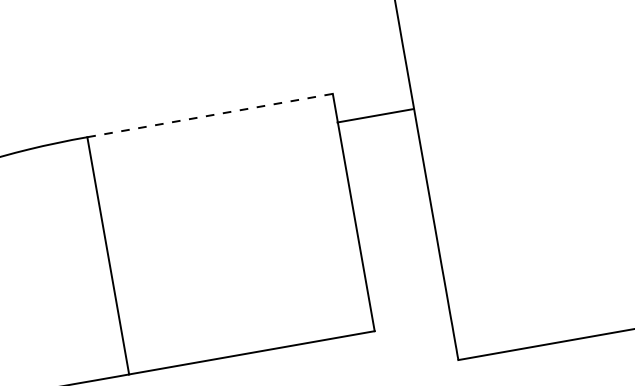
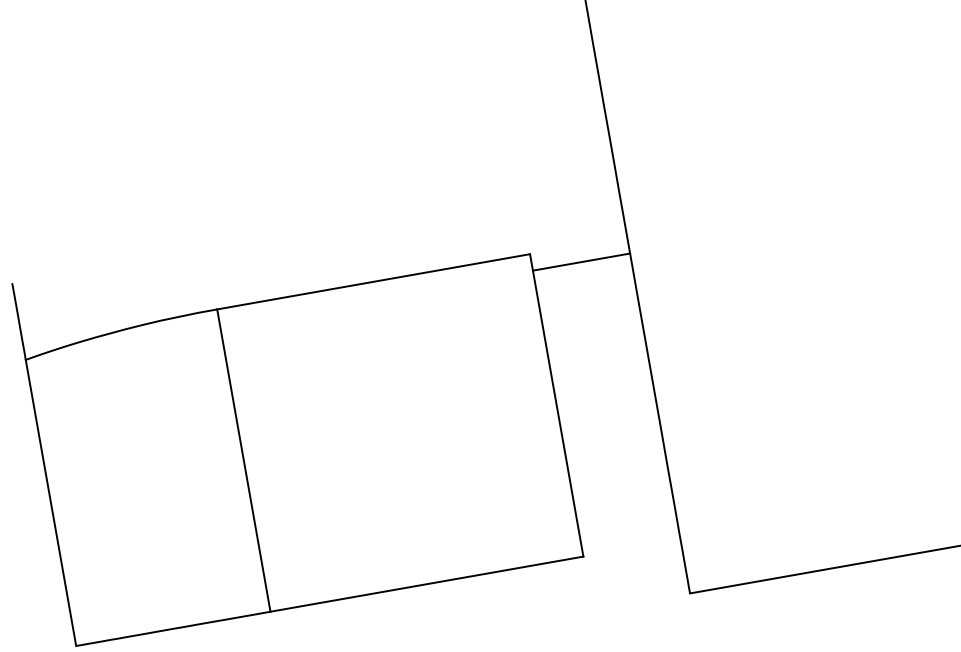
line: (209, 115) -> (373, 281), dashed -> solid
line: (375, 115) -> (581, 261), moved

